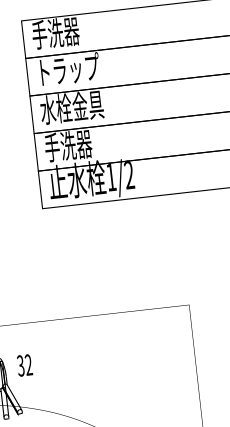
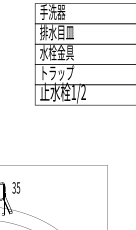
text: (68, 69) -> (57, 32), トラップ -> 排水目皿
text: (77, 143) -> (57, 72), 手洗器 -> トラップ
text: (28, 364) -> (18, 187), 32 -> 35

